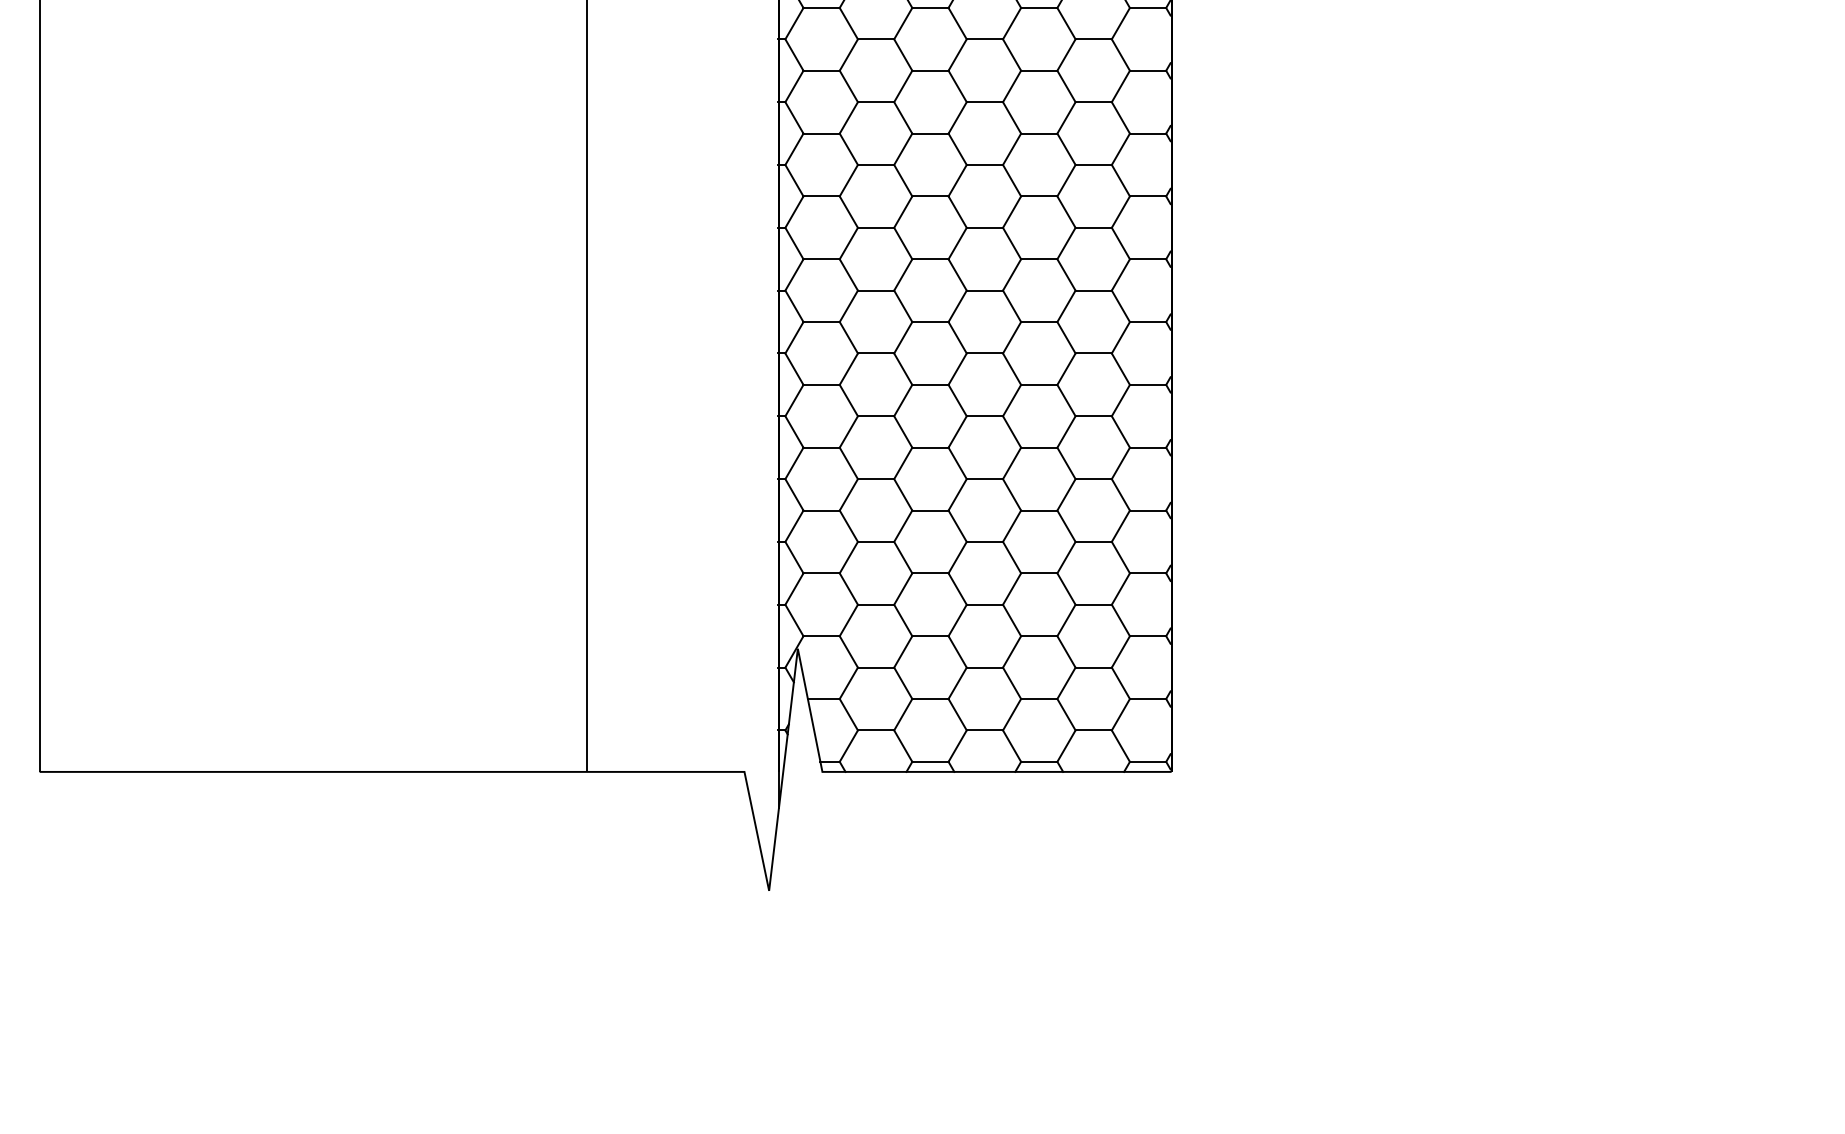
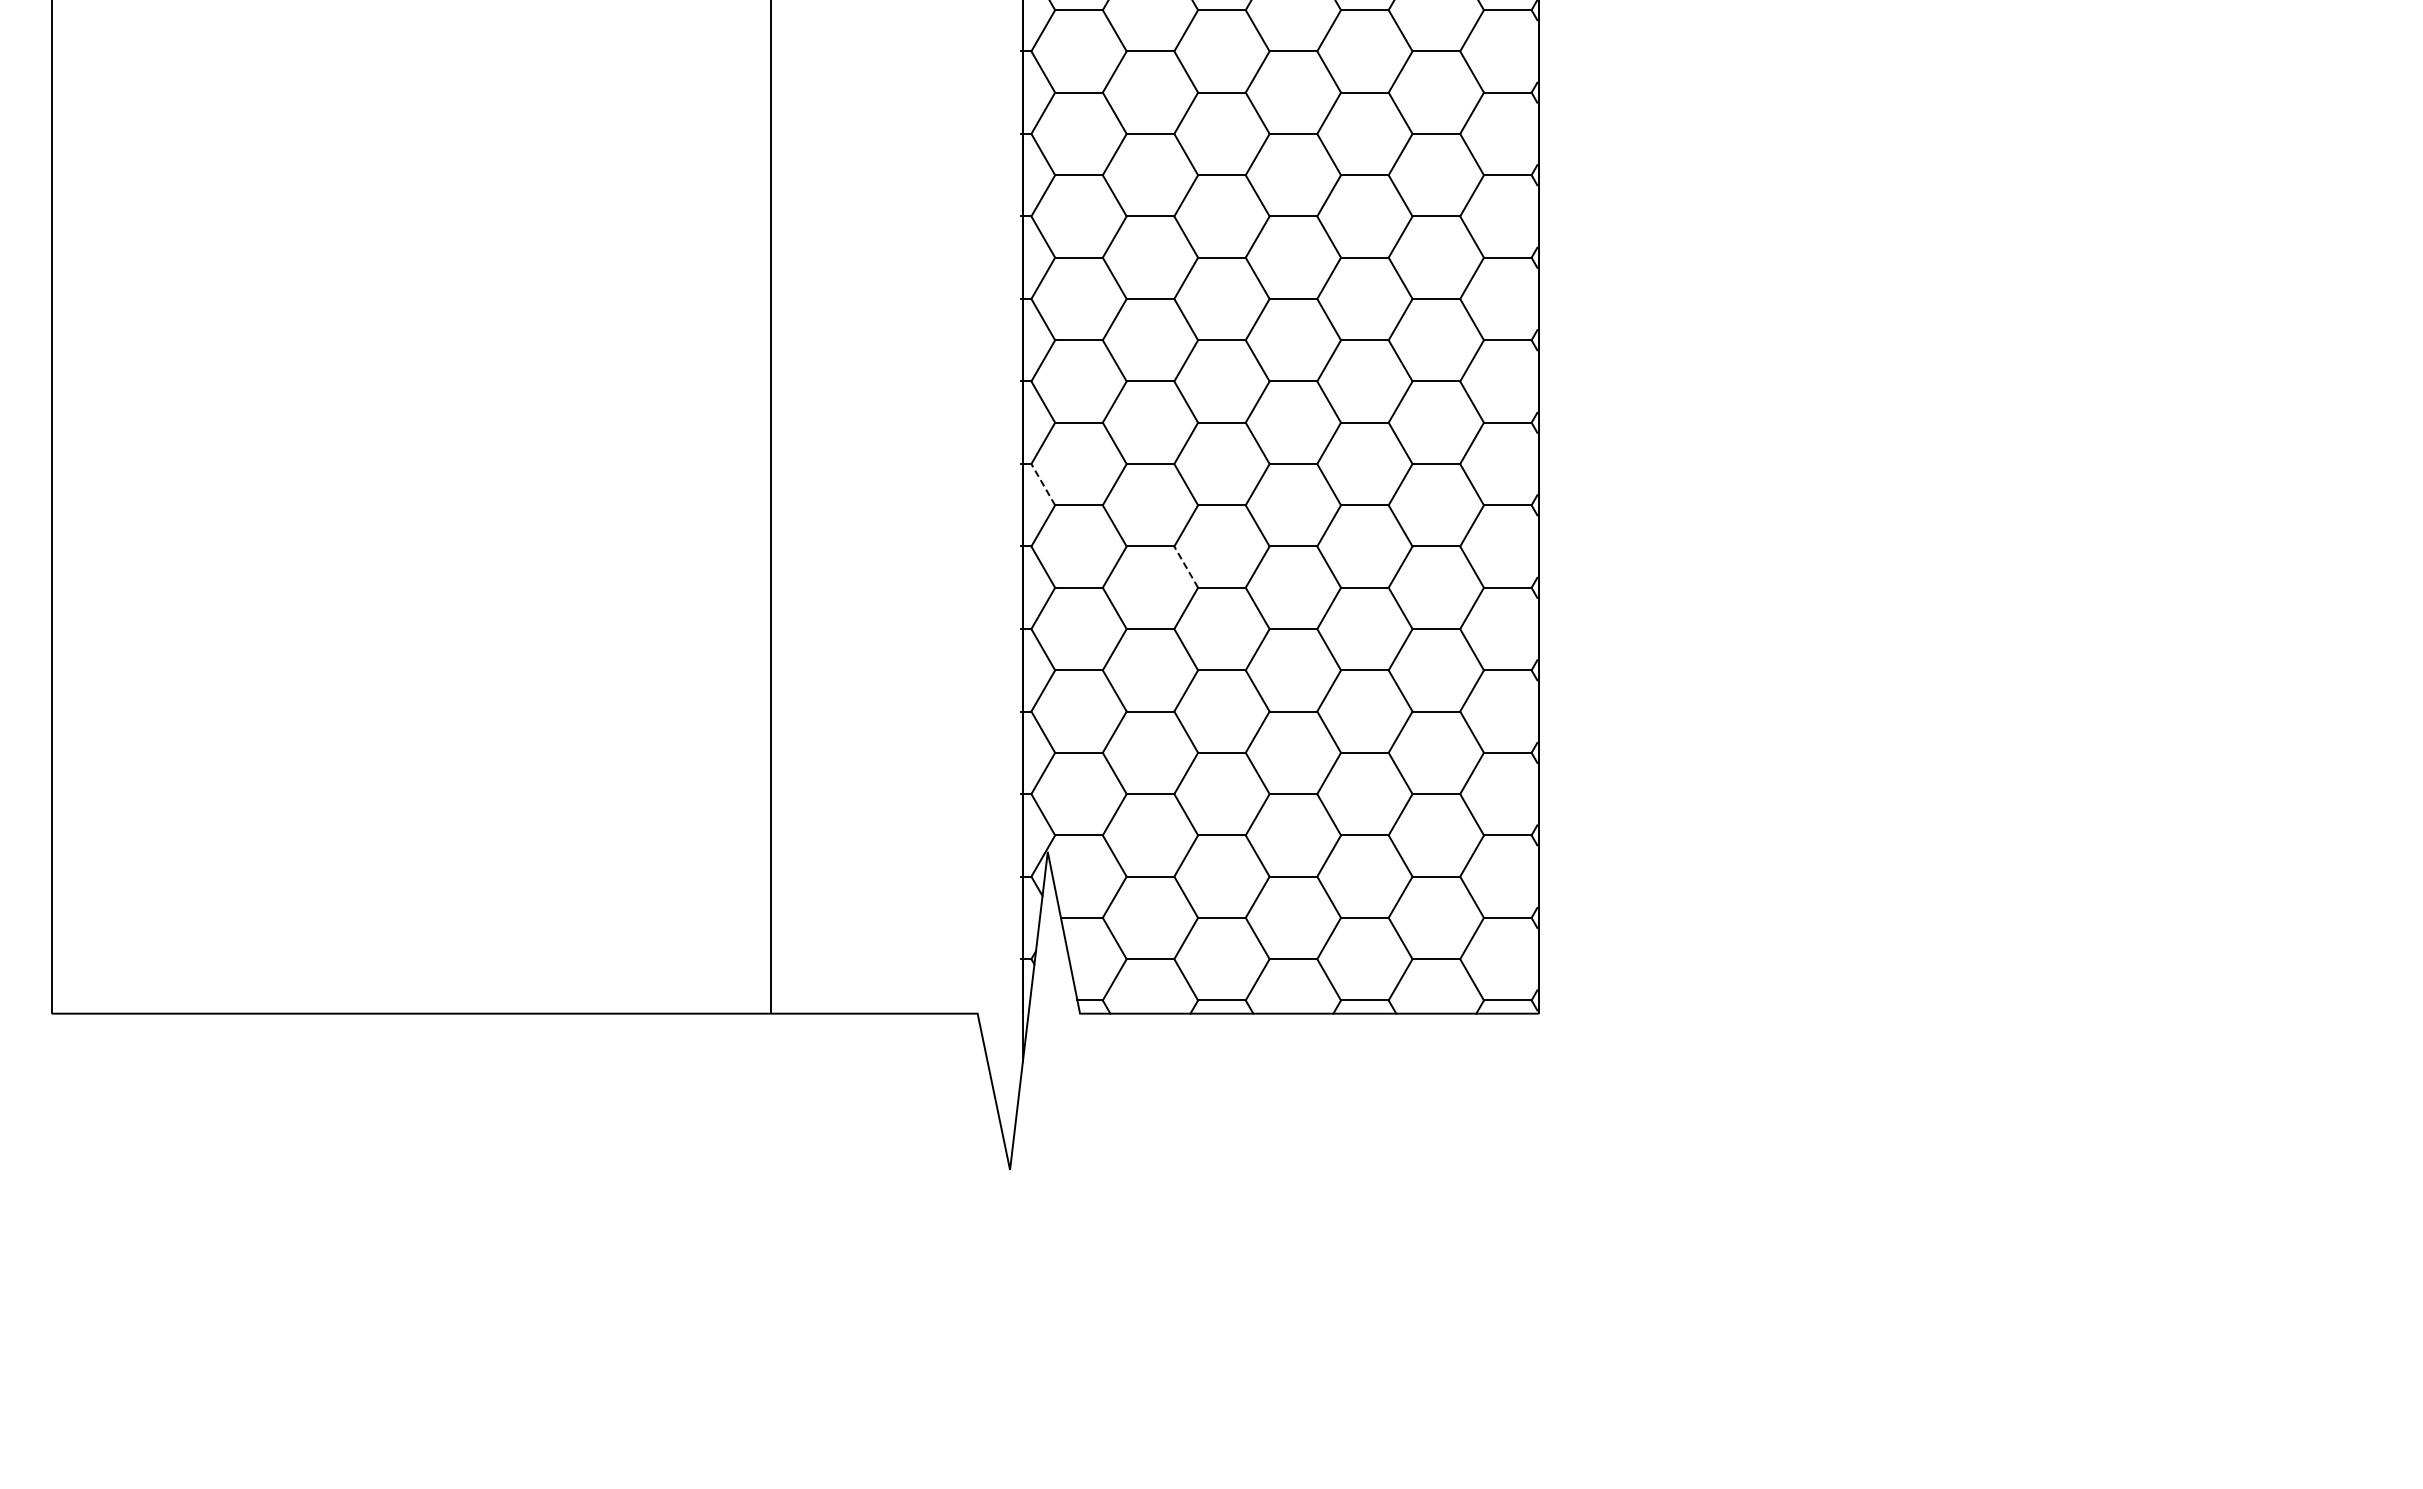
line: (794, 369) -> (1043, 484), solid -> dashed
line: (903, 432) -> (1186, 567), solid -> dashed

